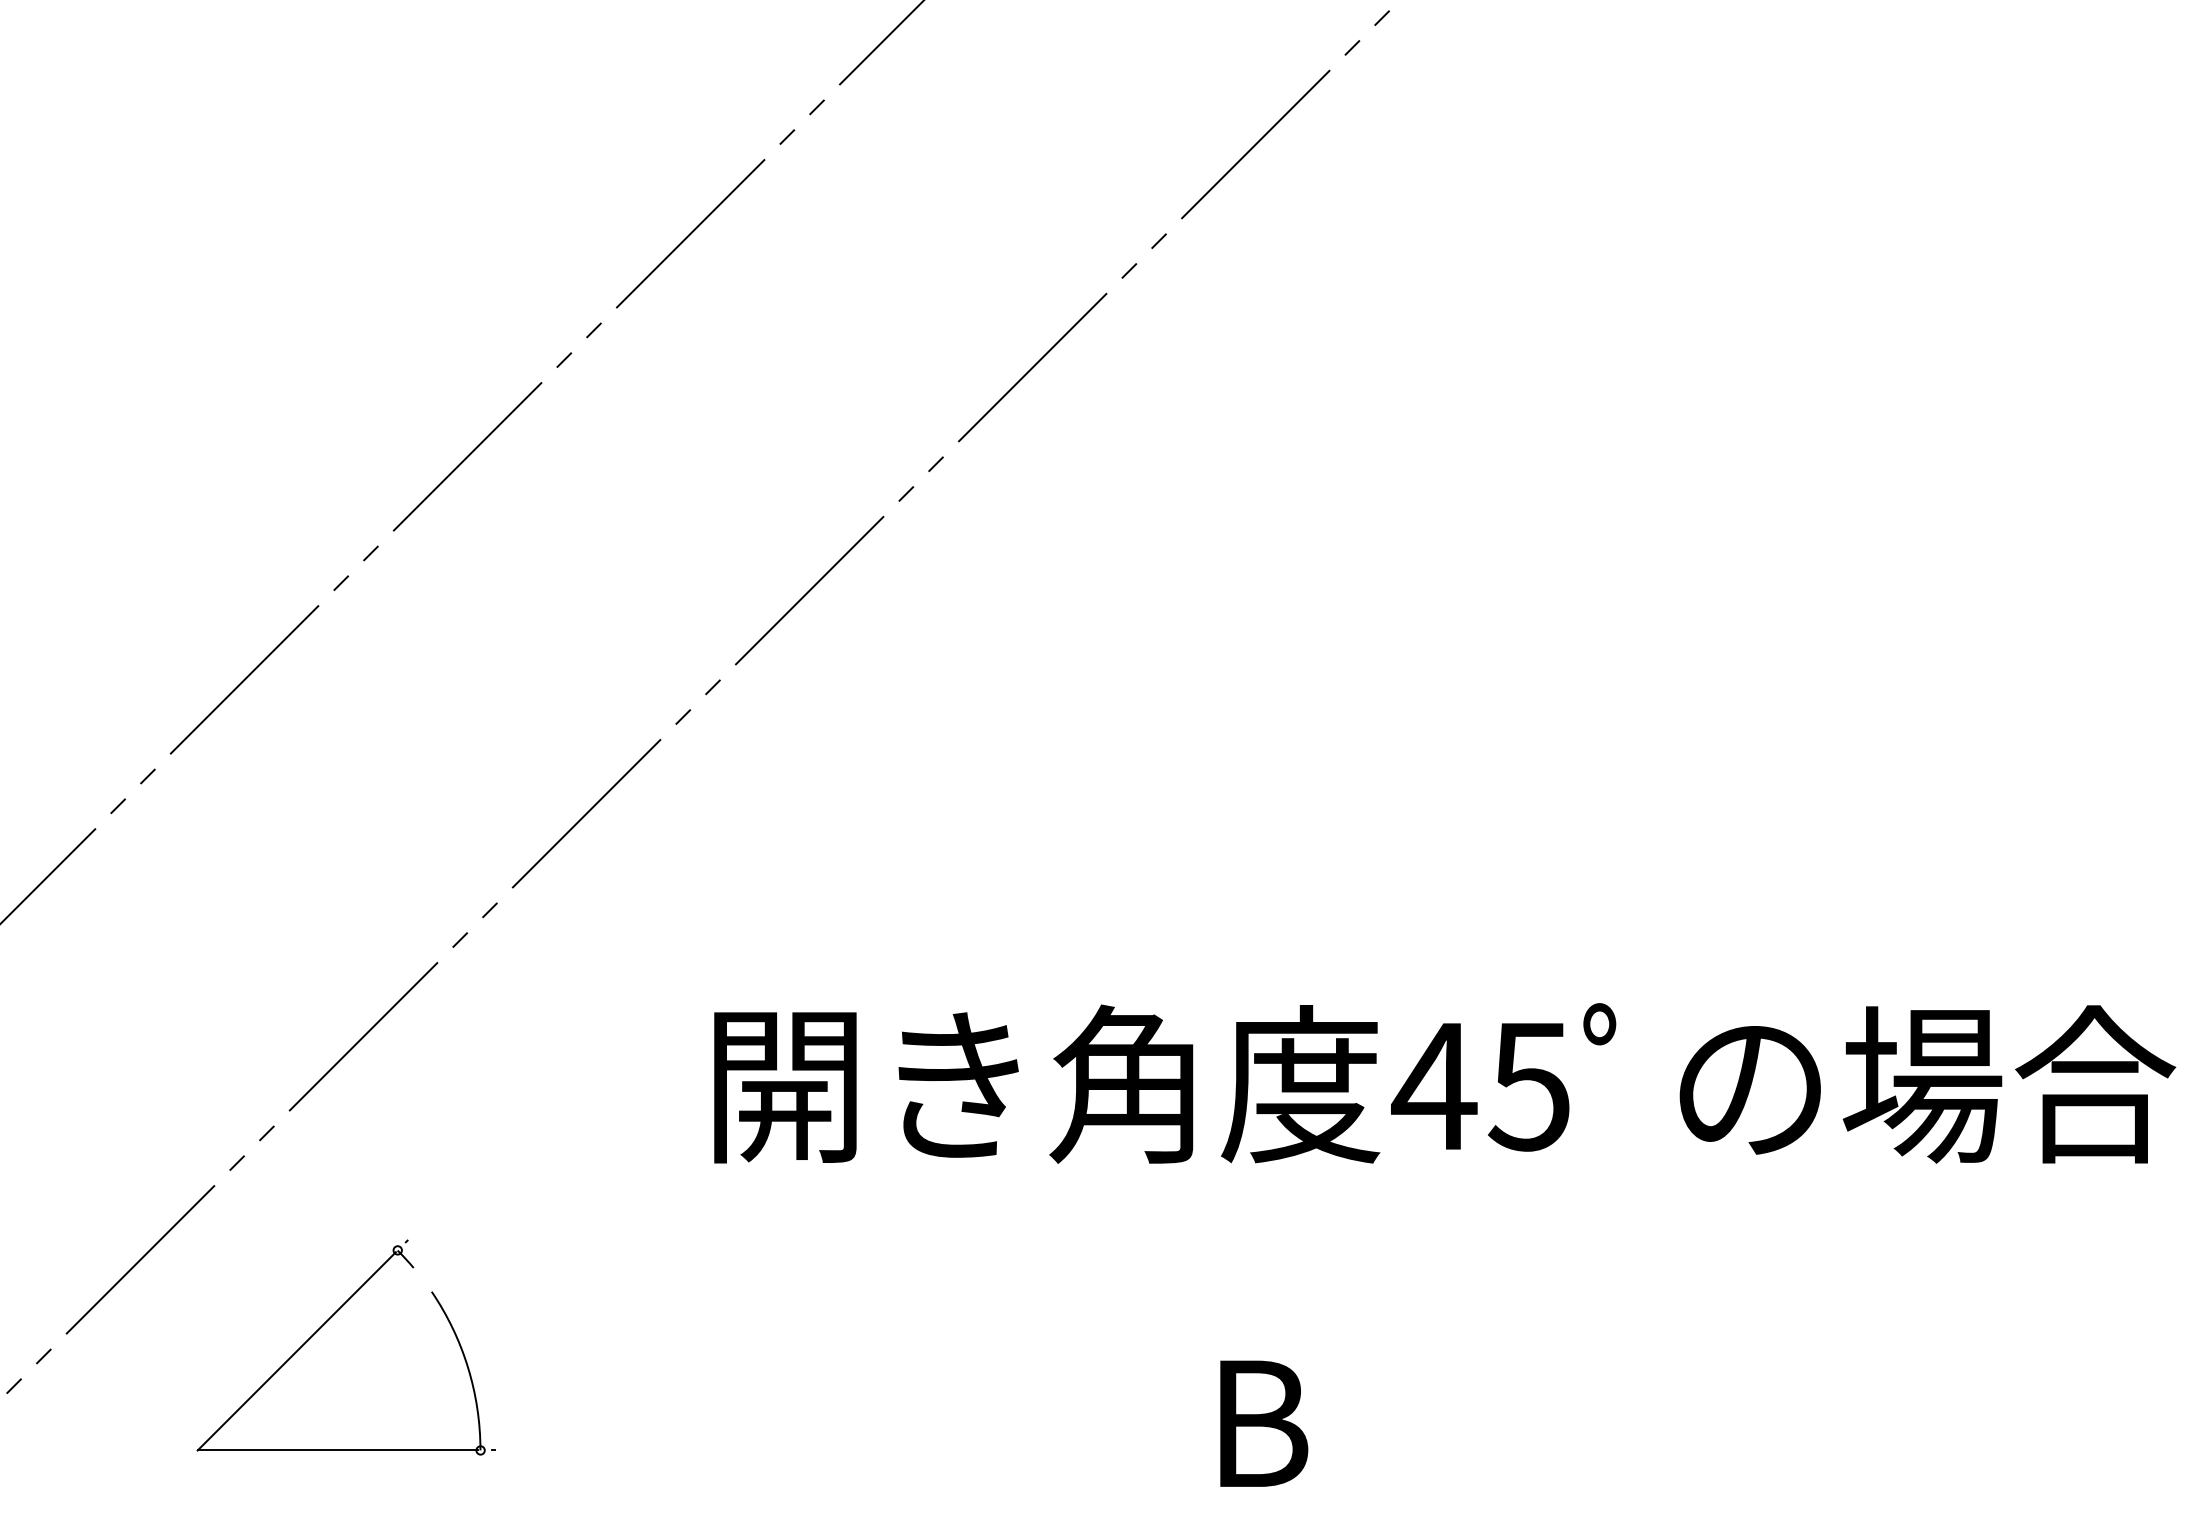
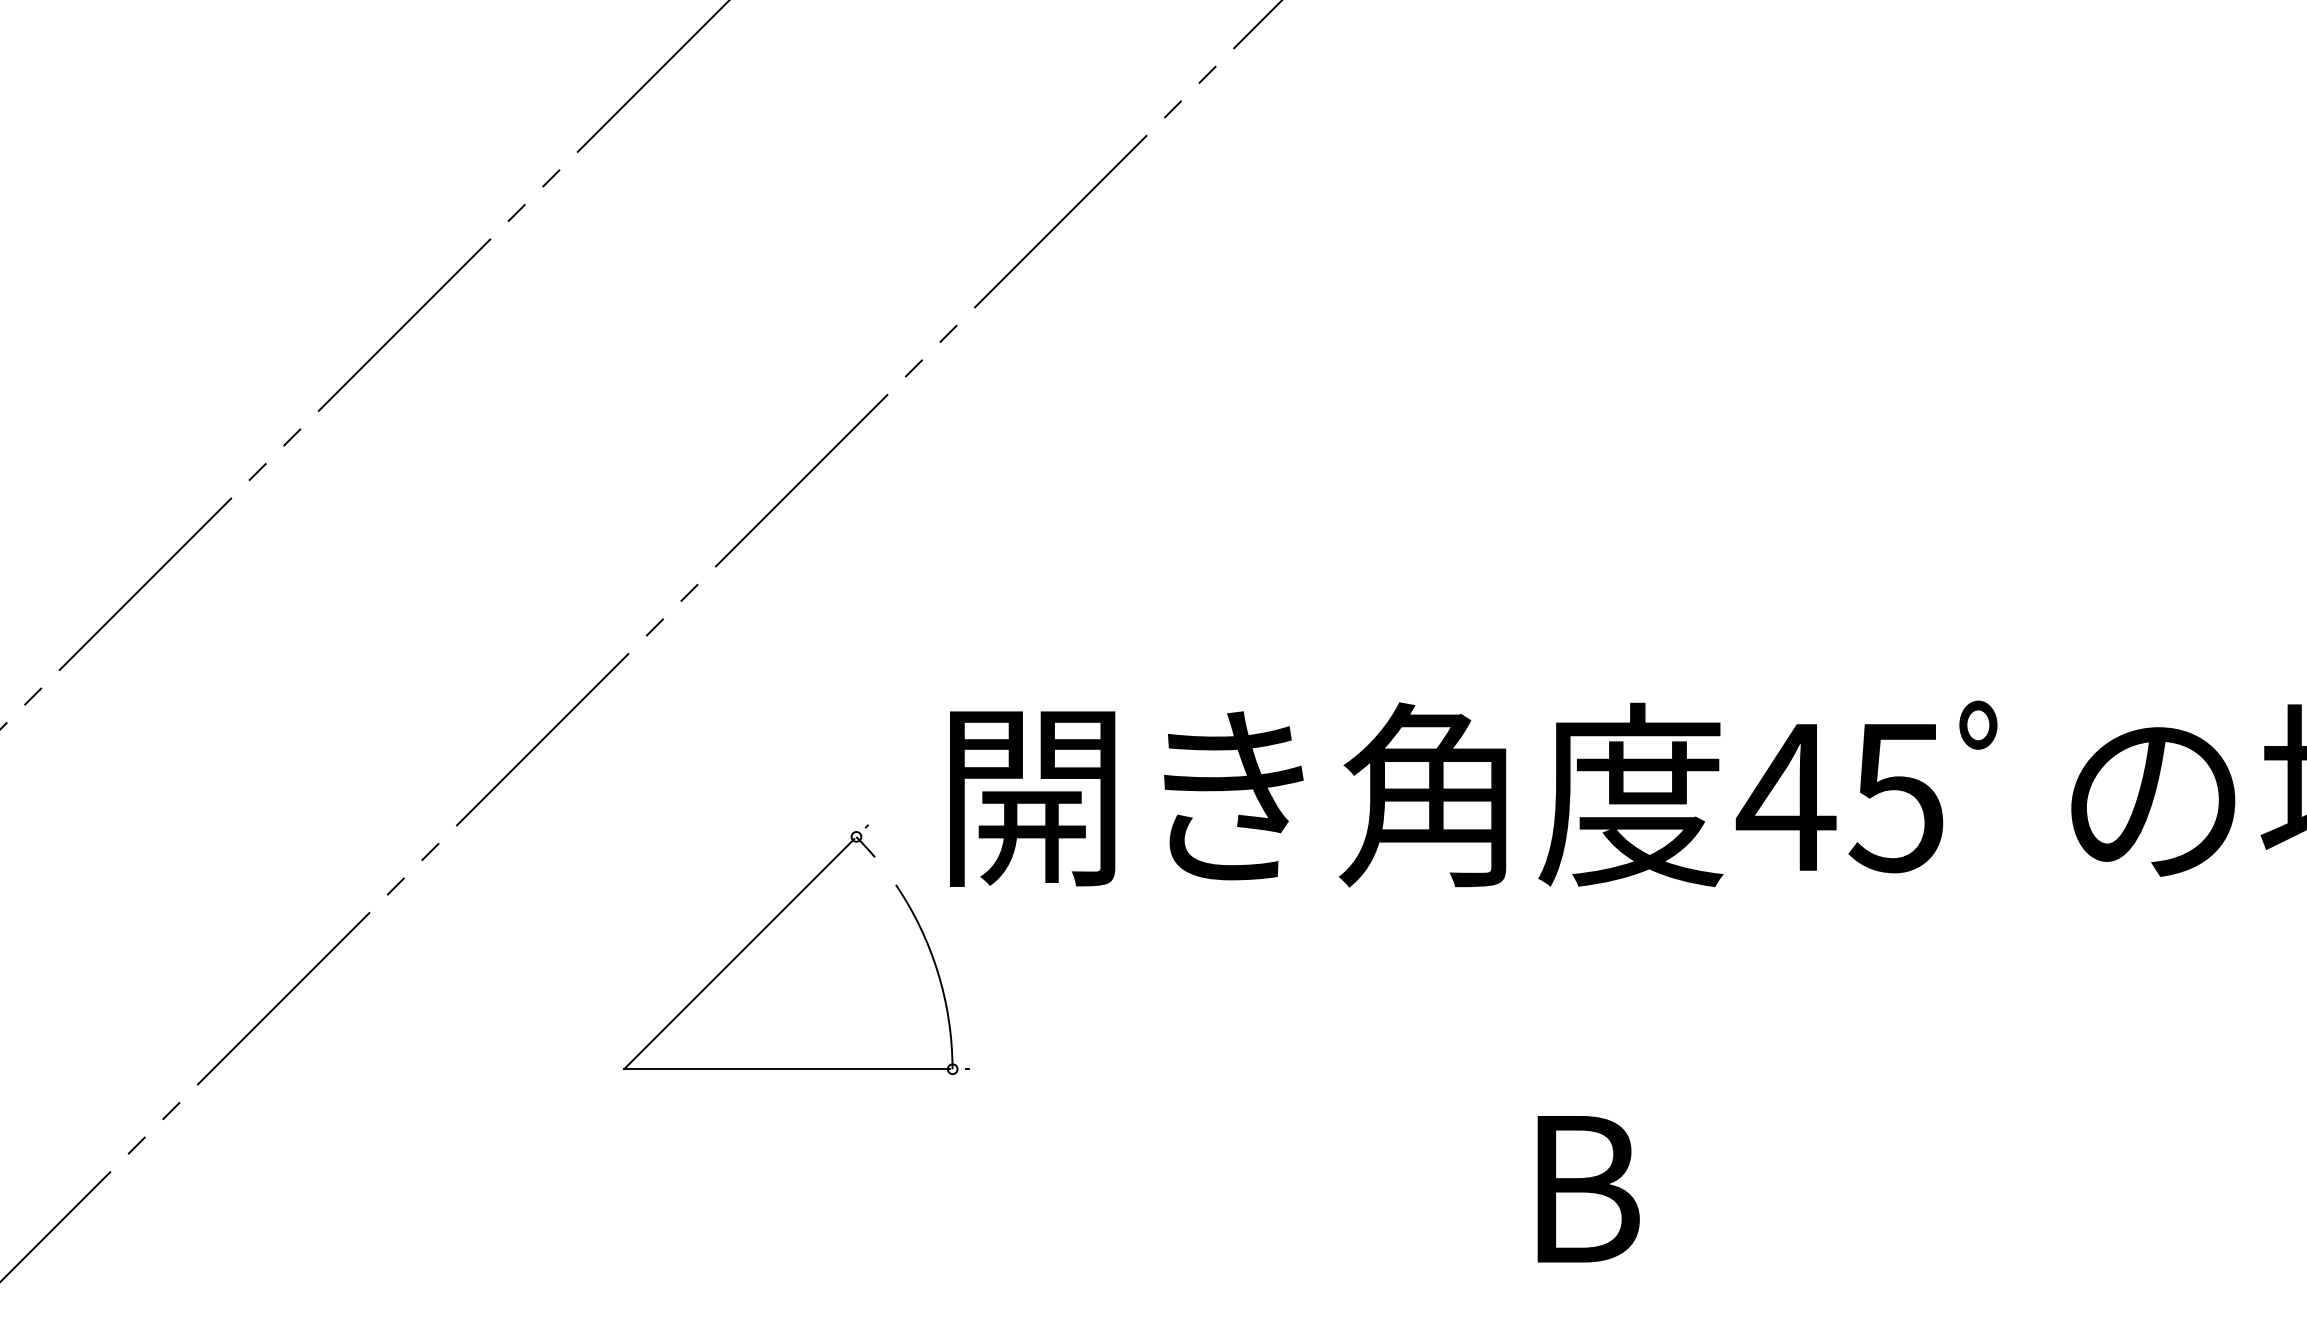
part: (324, 1325) -> (771, 924), moved

